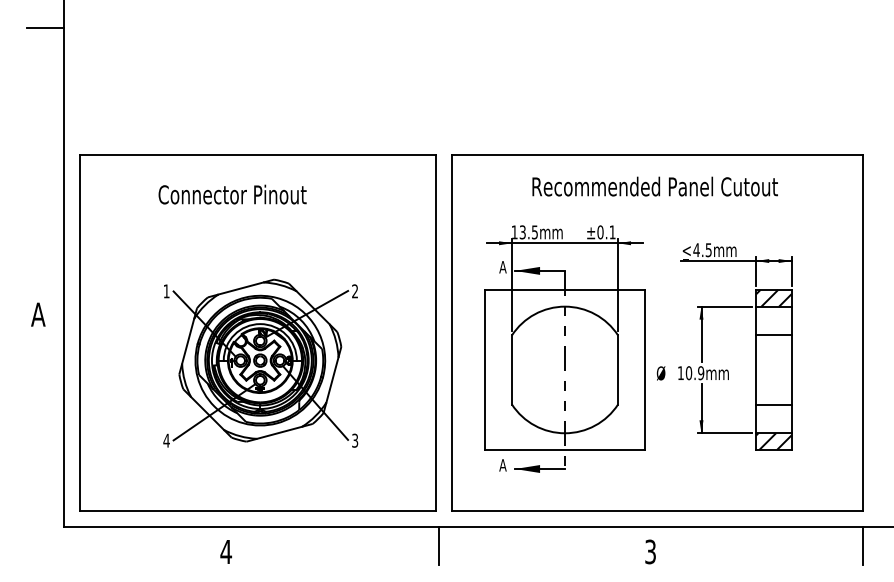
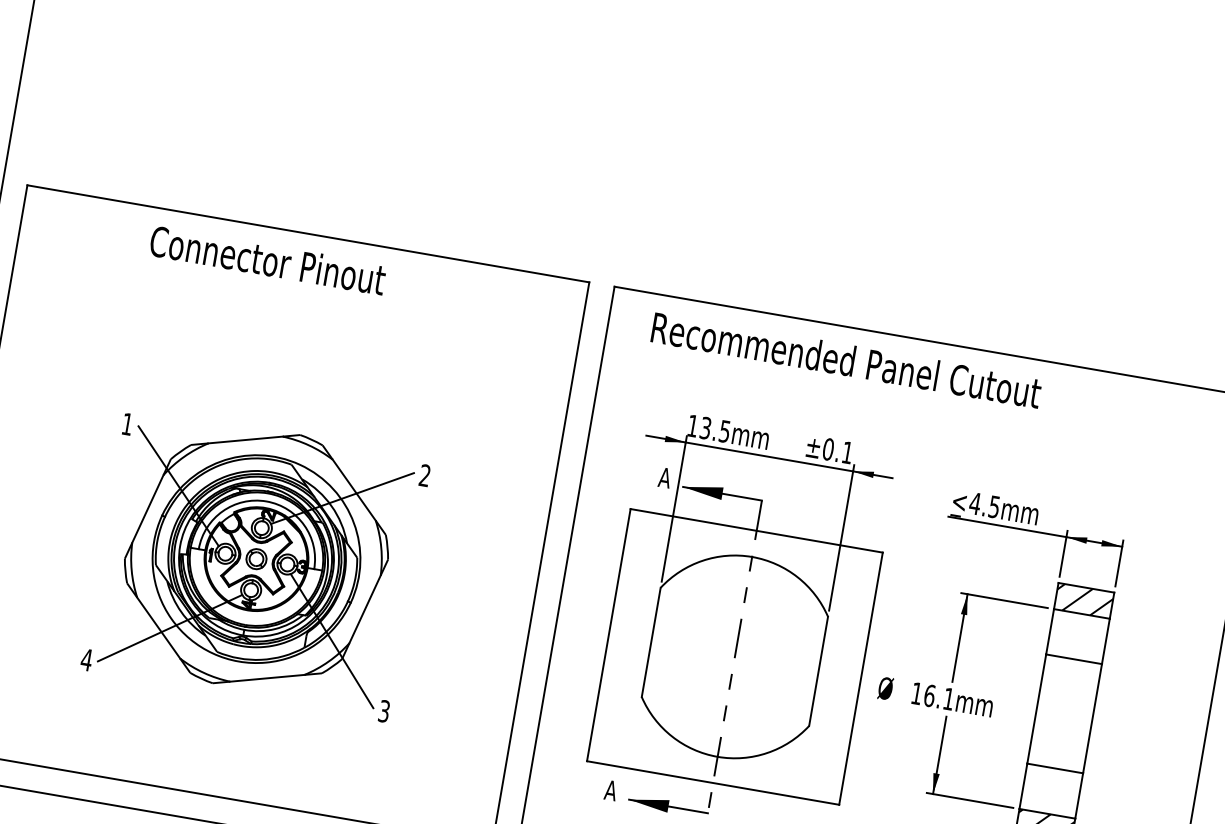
text: (654, 186) -> (845, 359), moved
text: (232, 194) -> (267, 260), moved
text: (695, 373) -> (939, 698), 10.9mm -> 16.1mm

